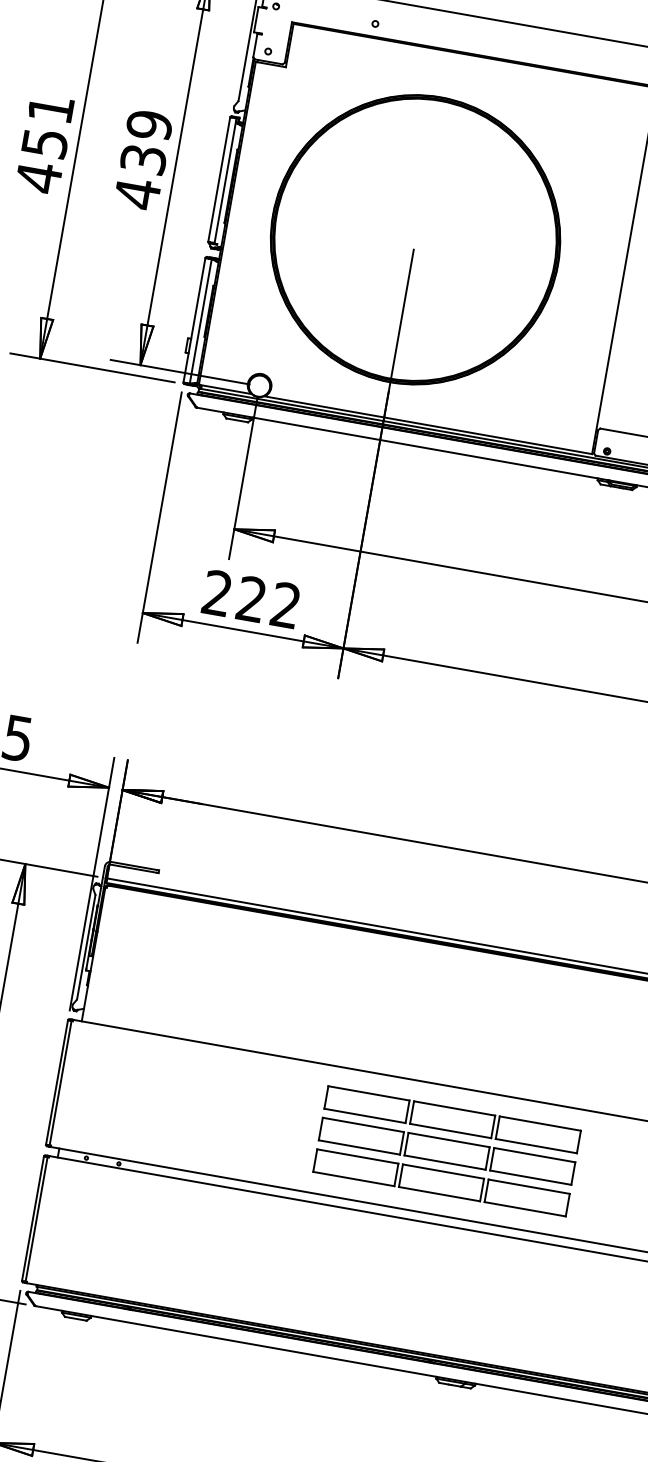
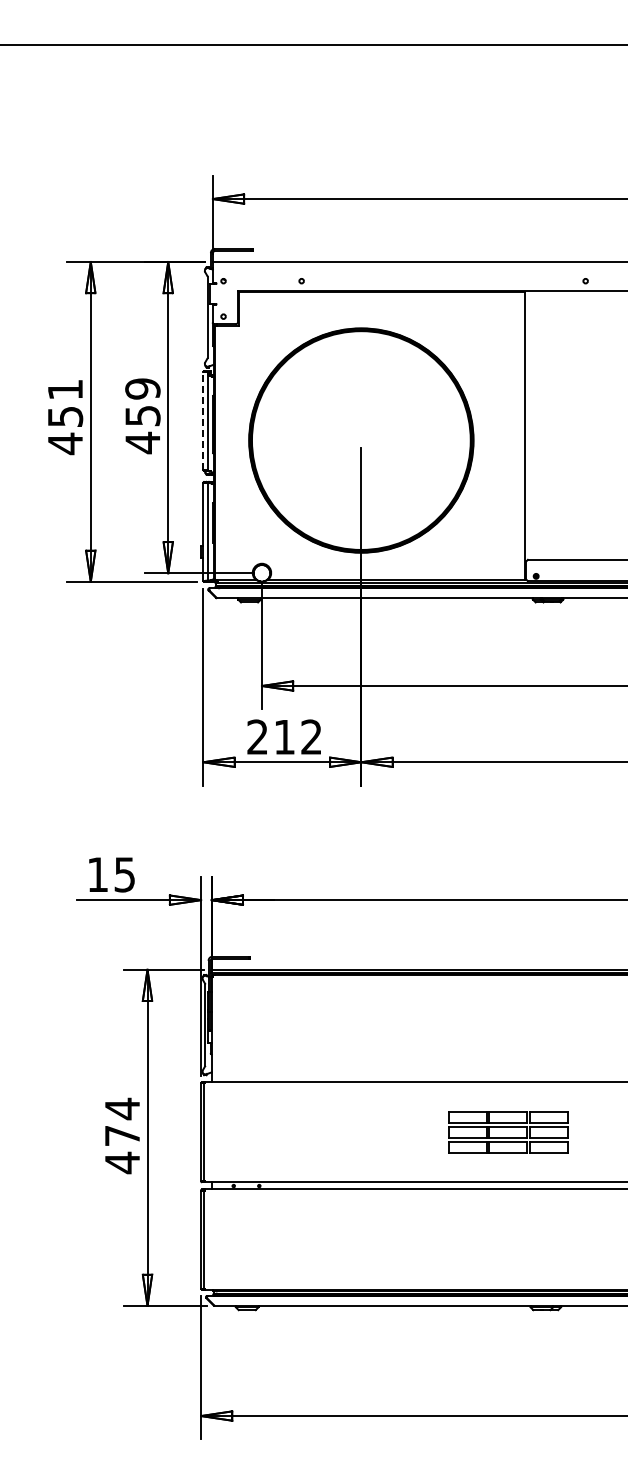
text: (143, 158) -> (142, 415), 439 -> 459
line: (219, 180) -> (203, 421), solid -> dashed
text: (251, 598) -> (284, 736), 222 -> 212
part: (447, 1151) -> (508, 1132), size x0.6

